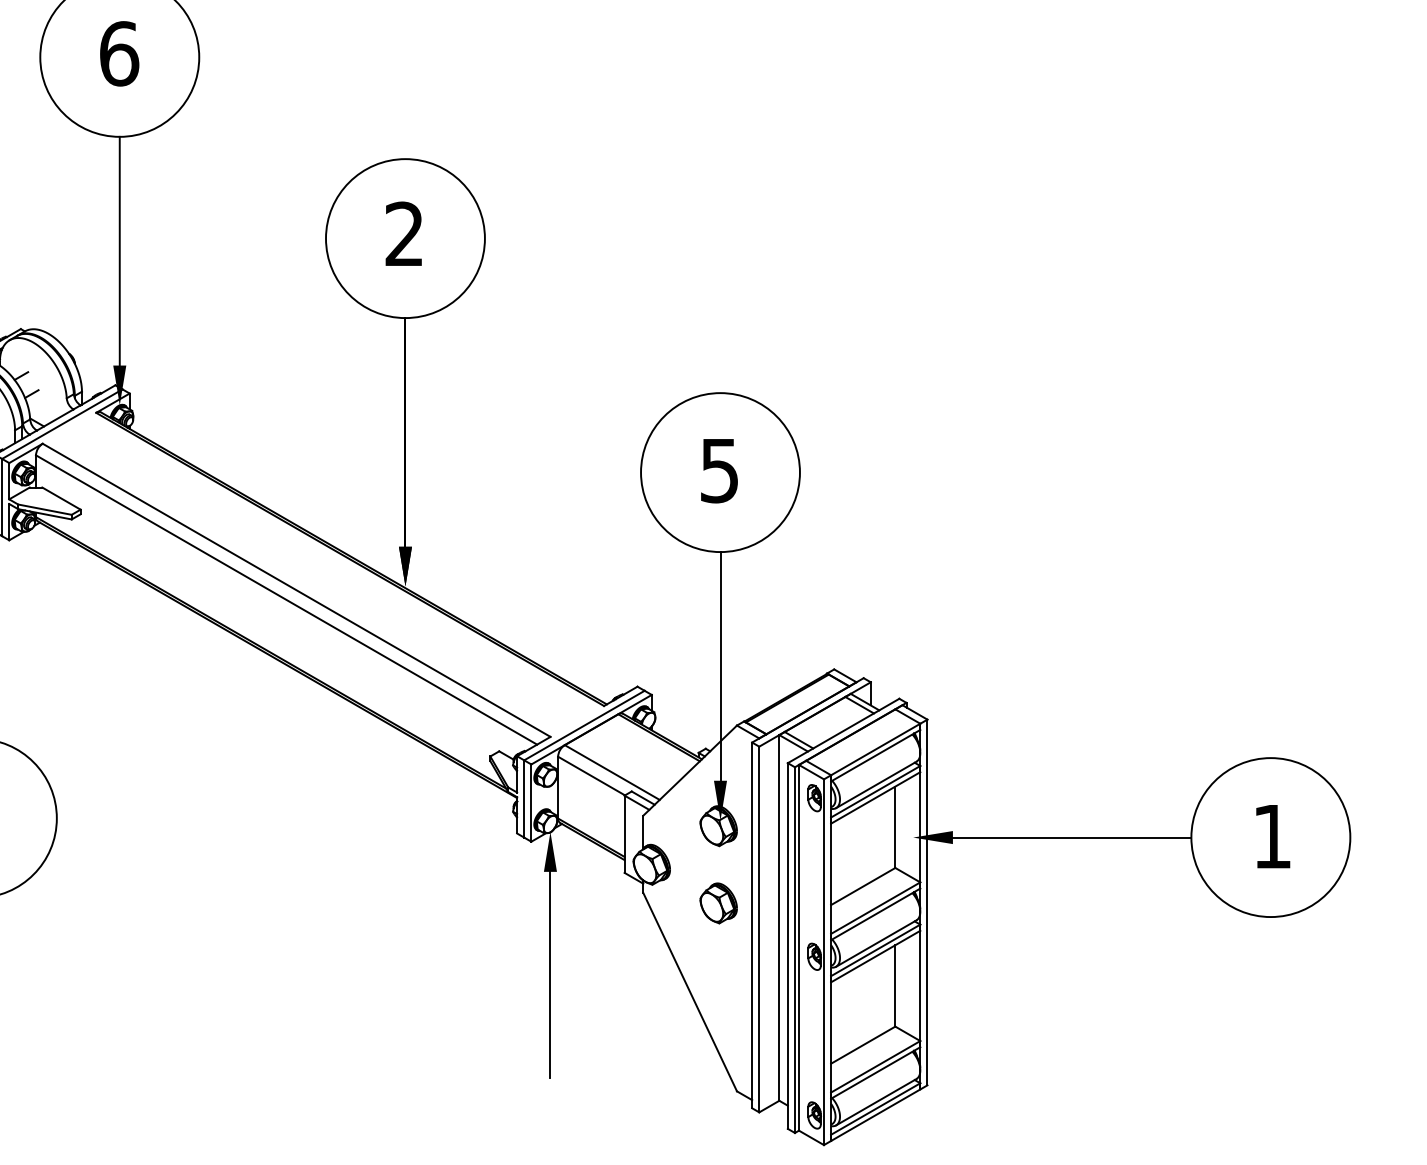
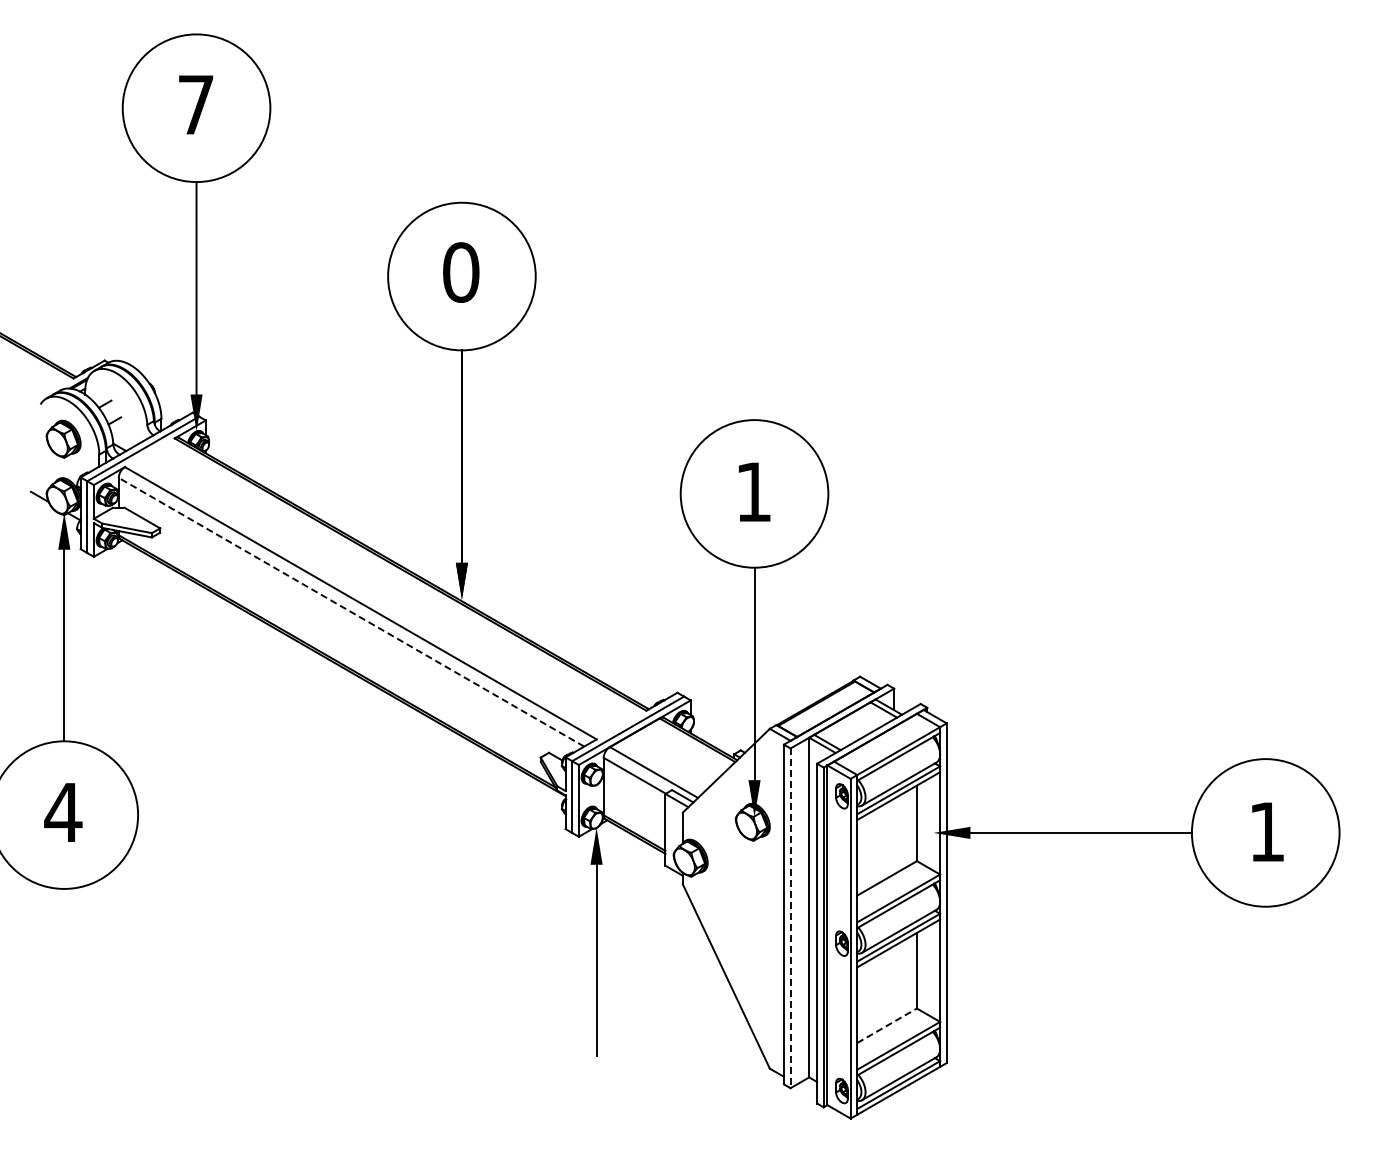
text: (119, 53) -> (196, 104), 6 -> 7
text: (405, 234) -> (461, 272), 2 -> 0
text: (719, 471) -> (753, 492), 5 -> 1
line: (286, 600) -> (351, 612), solid -> dashed
part: (718, 902) -> (752, 893), removed
line: (759, 929) -> (790, 918), solid -> dashed
line: (863, 1044) -> (887, 1025), solid -> dashed

